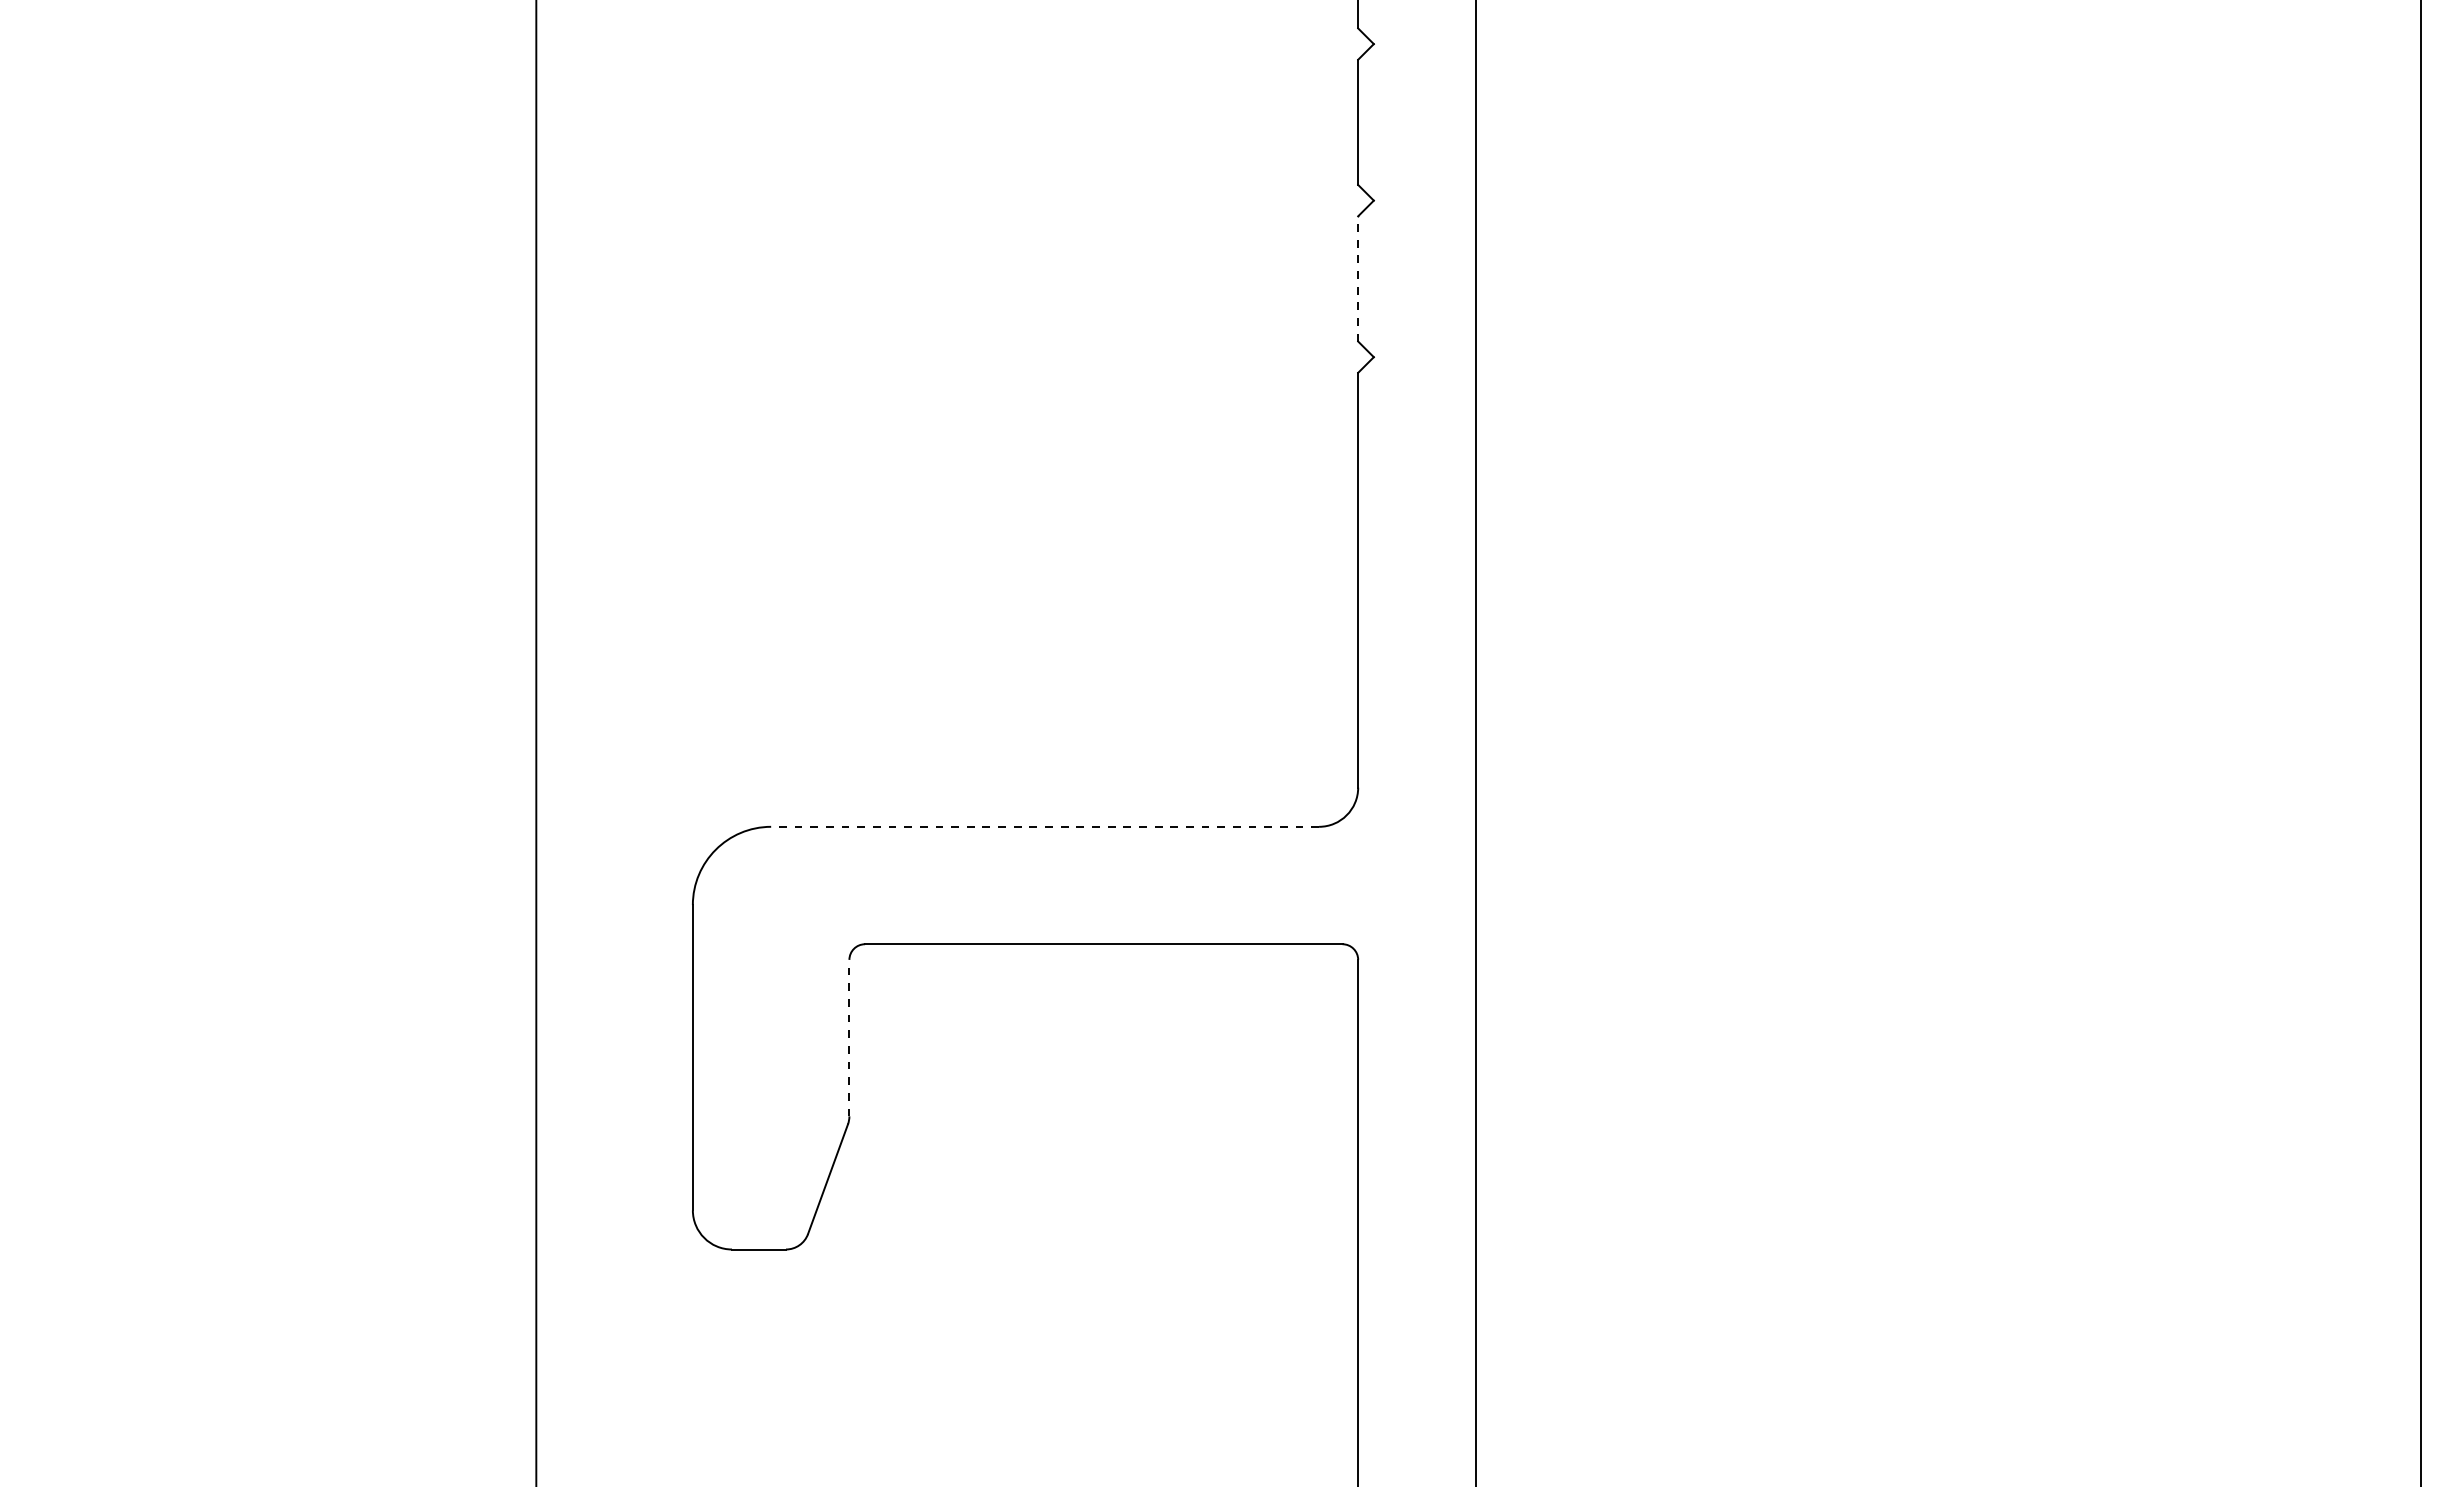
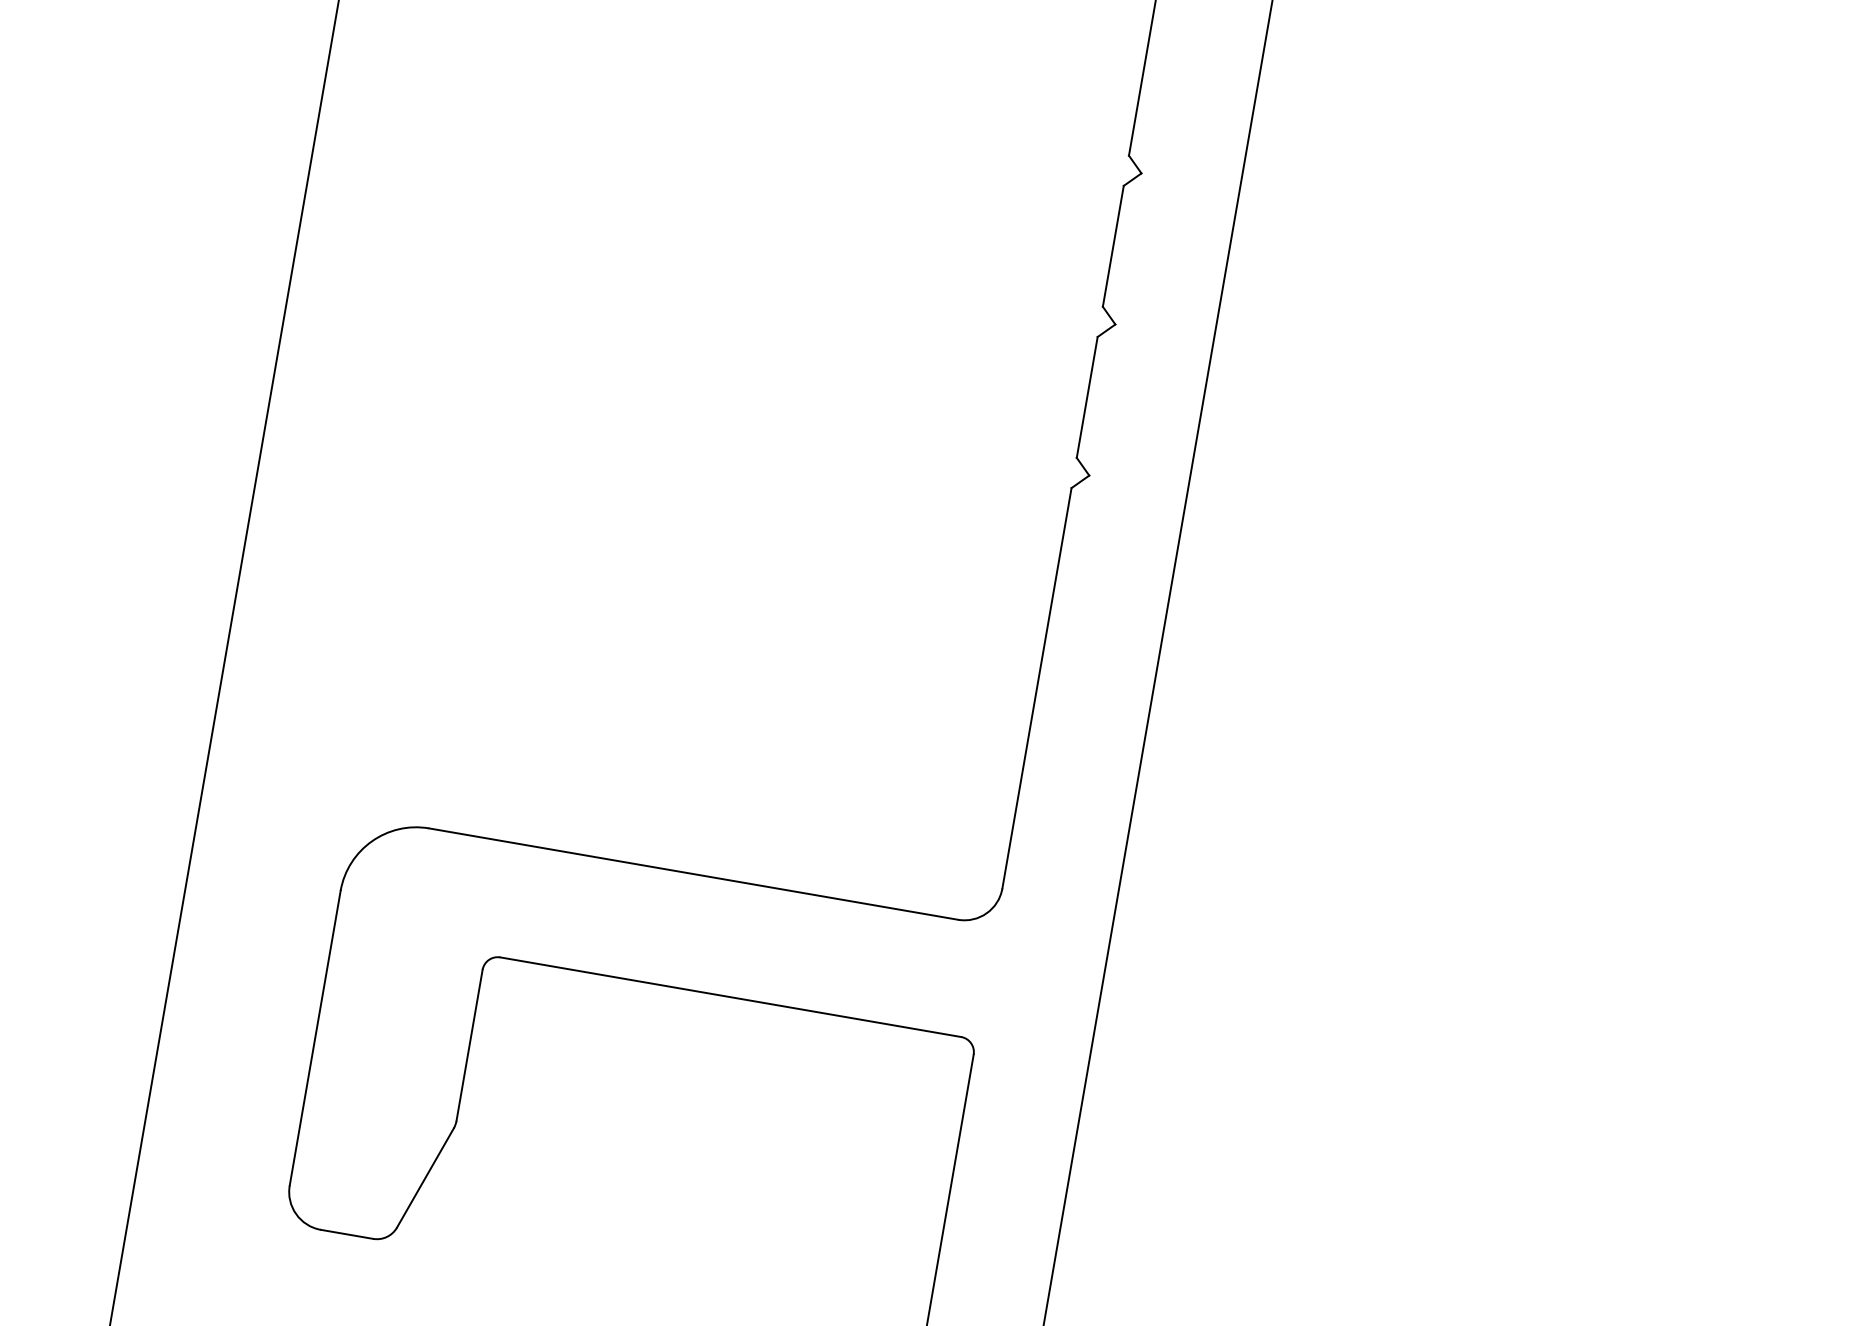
line: (1358, 278) -> (1087, 397), dashed -> solid
line: (1045, 826) -> (694, 873), dashed -> solid
line: (849, 1037) -> (469, 1044), dashed -> solid

